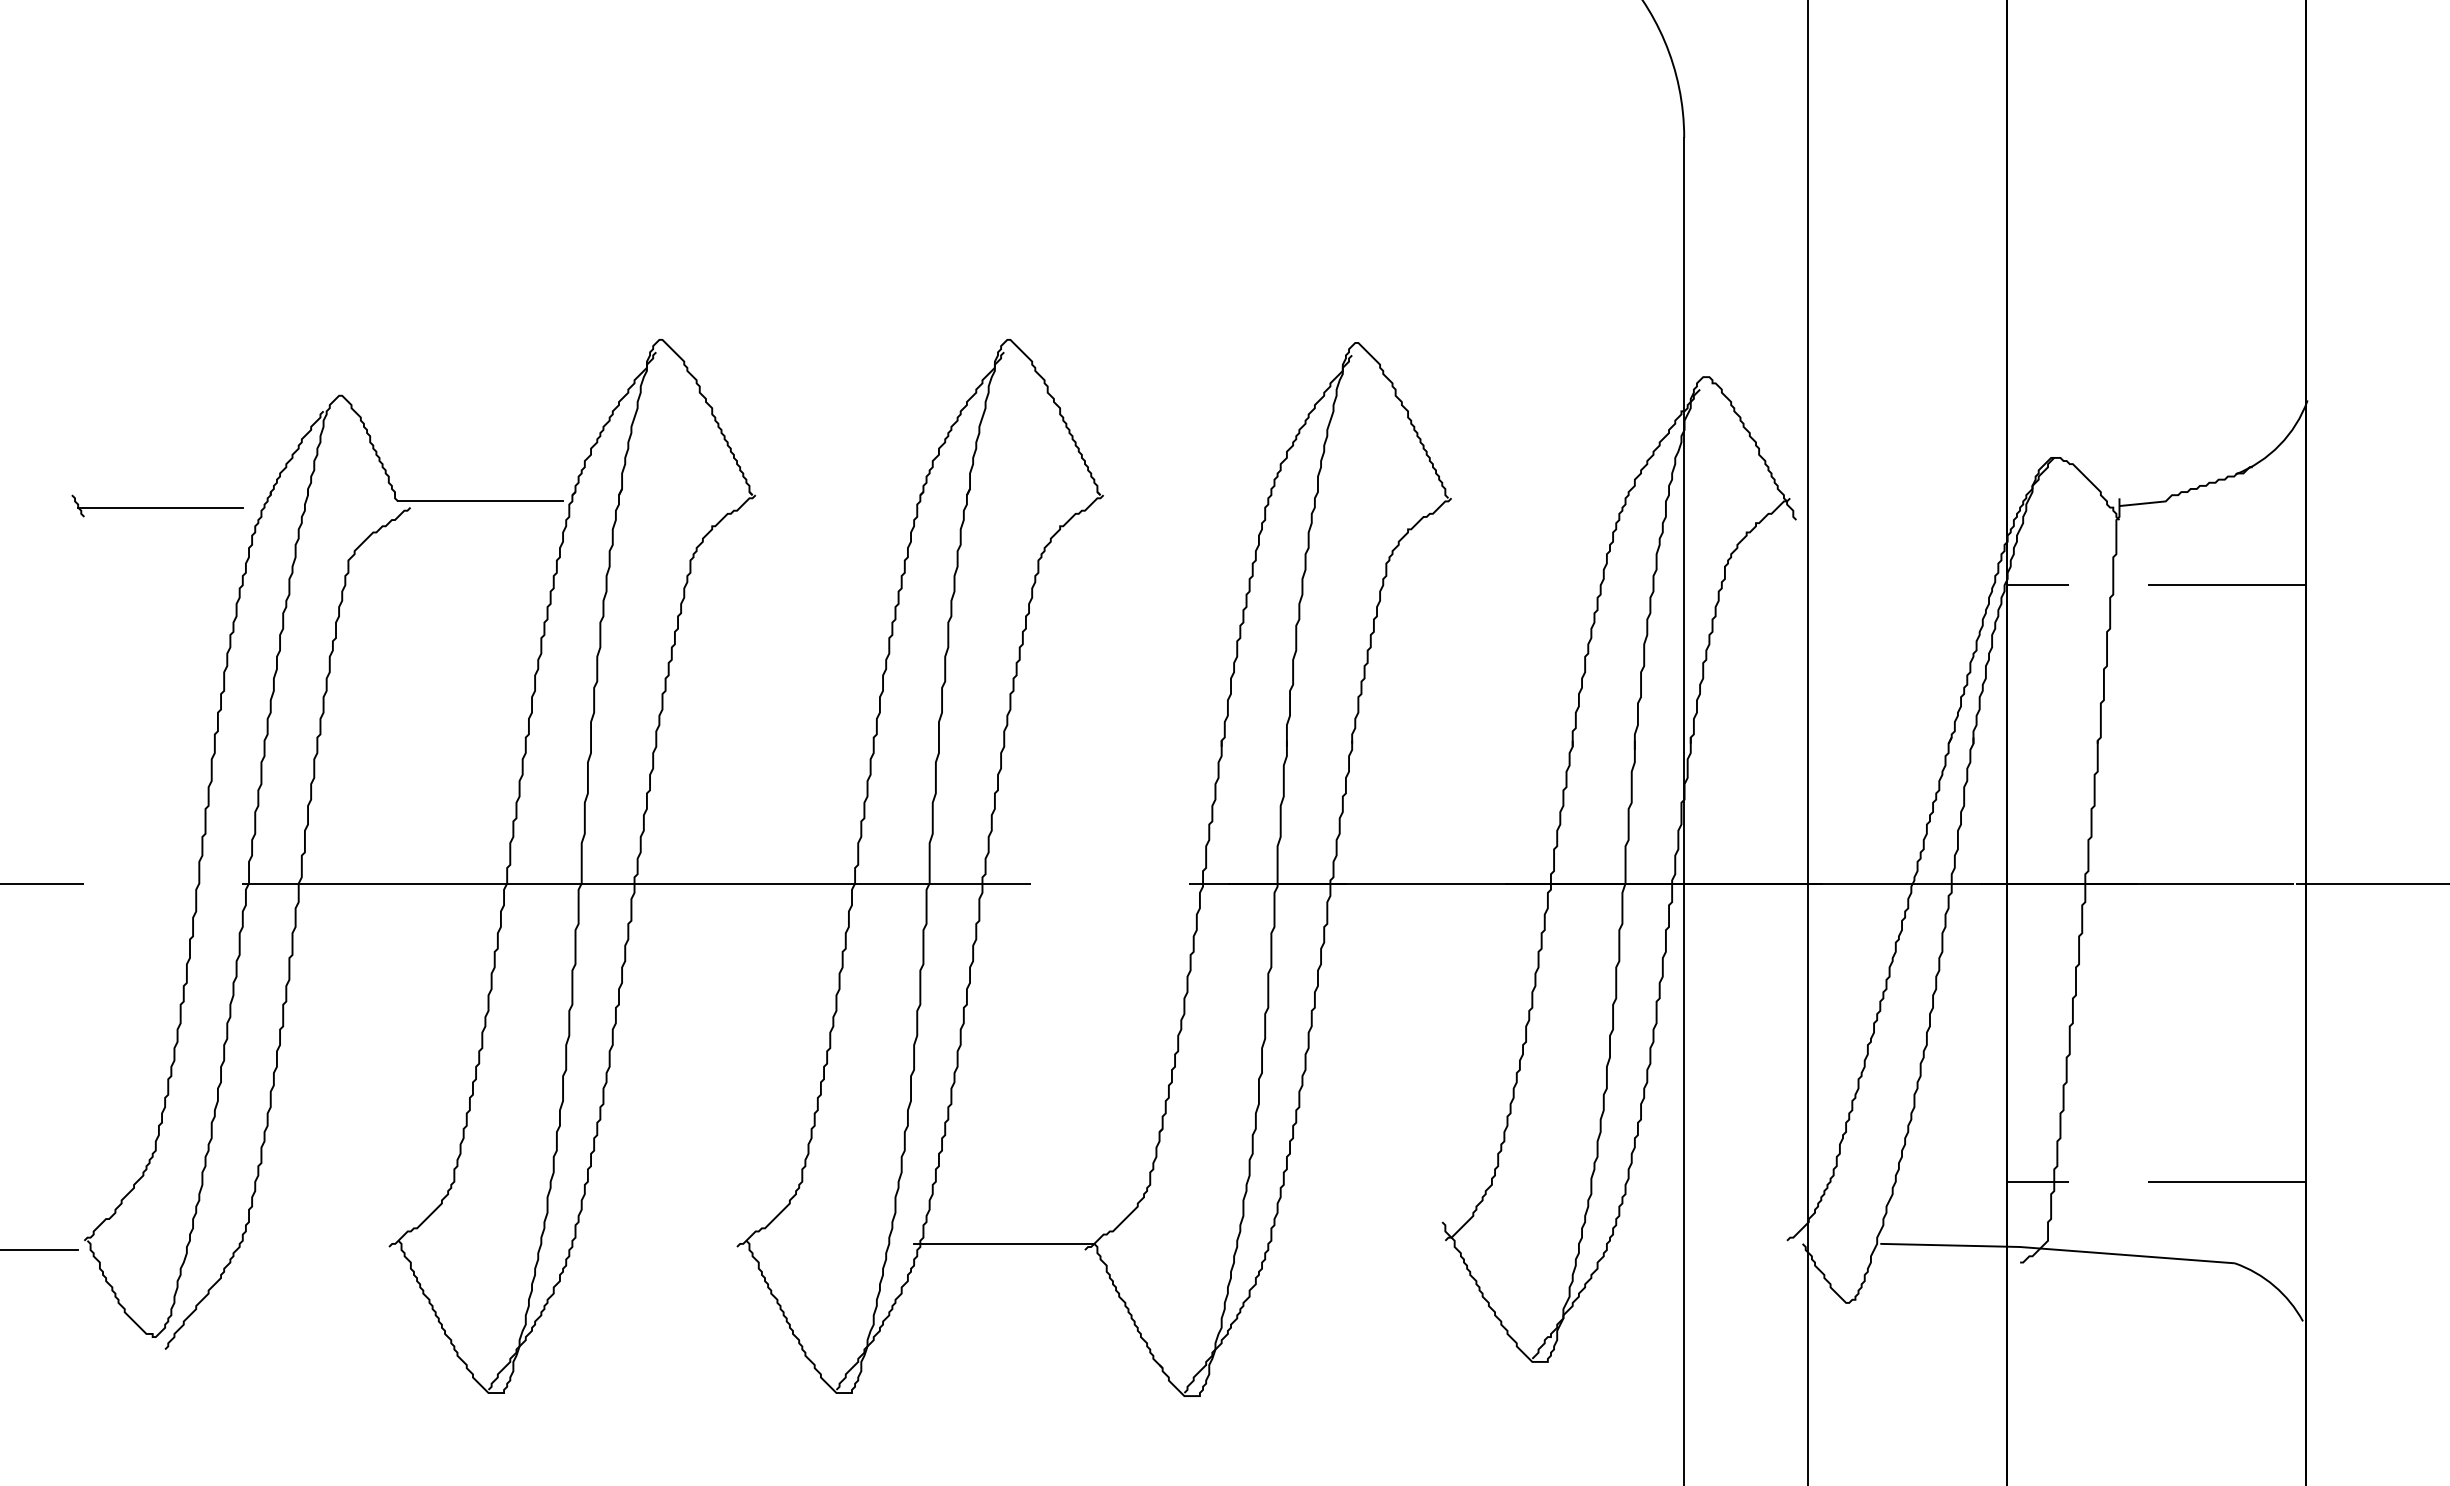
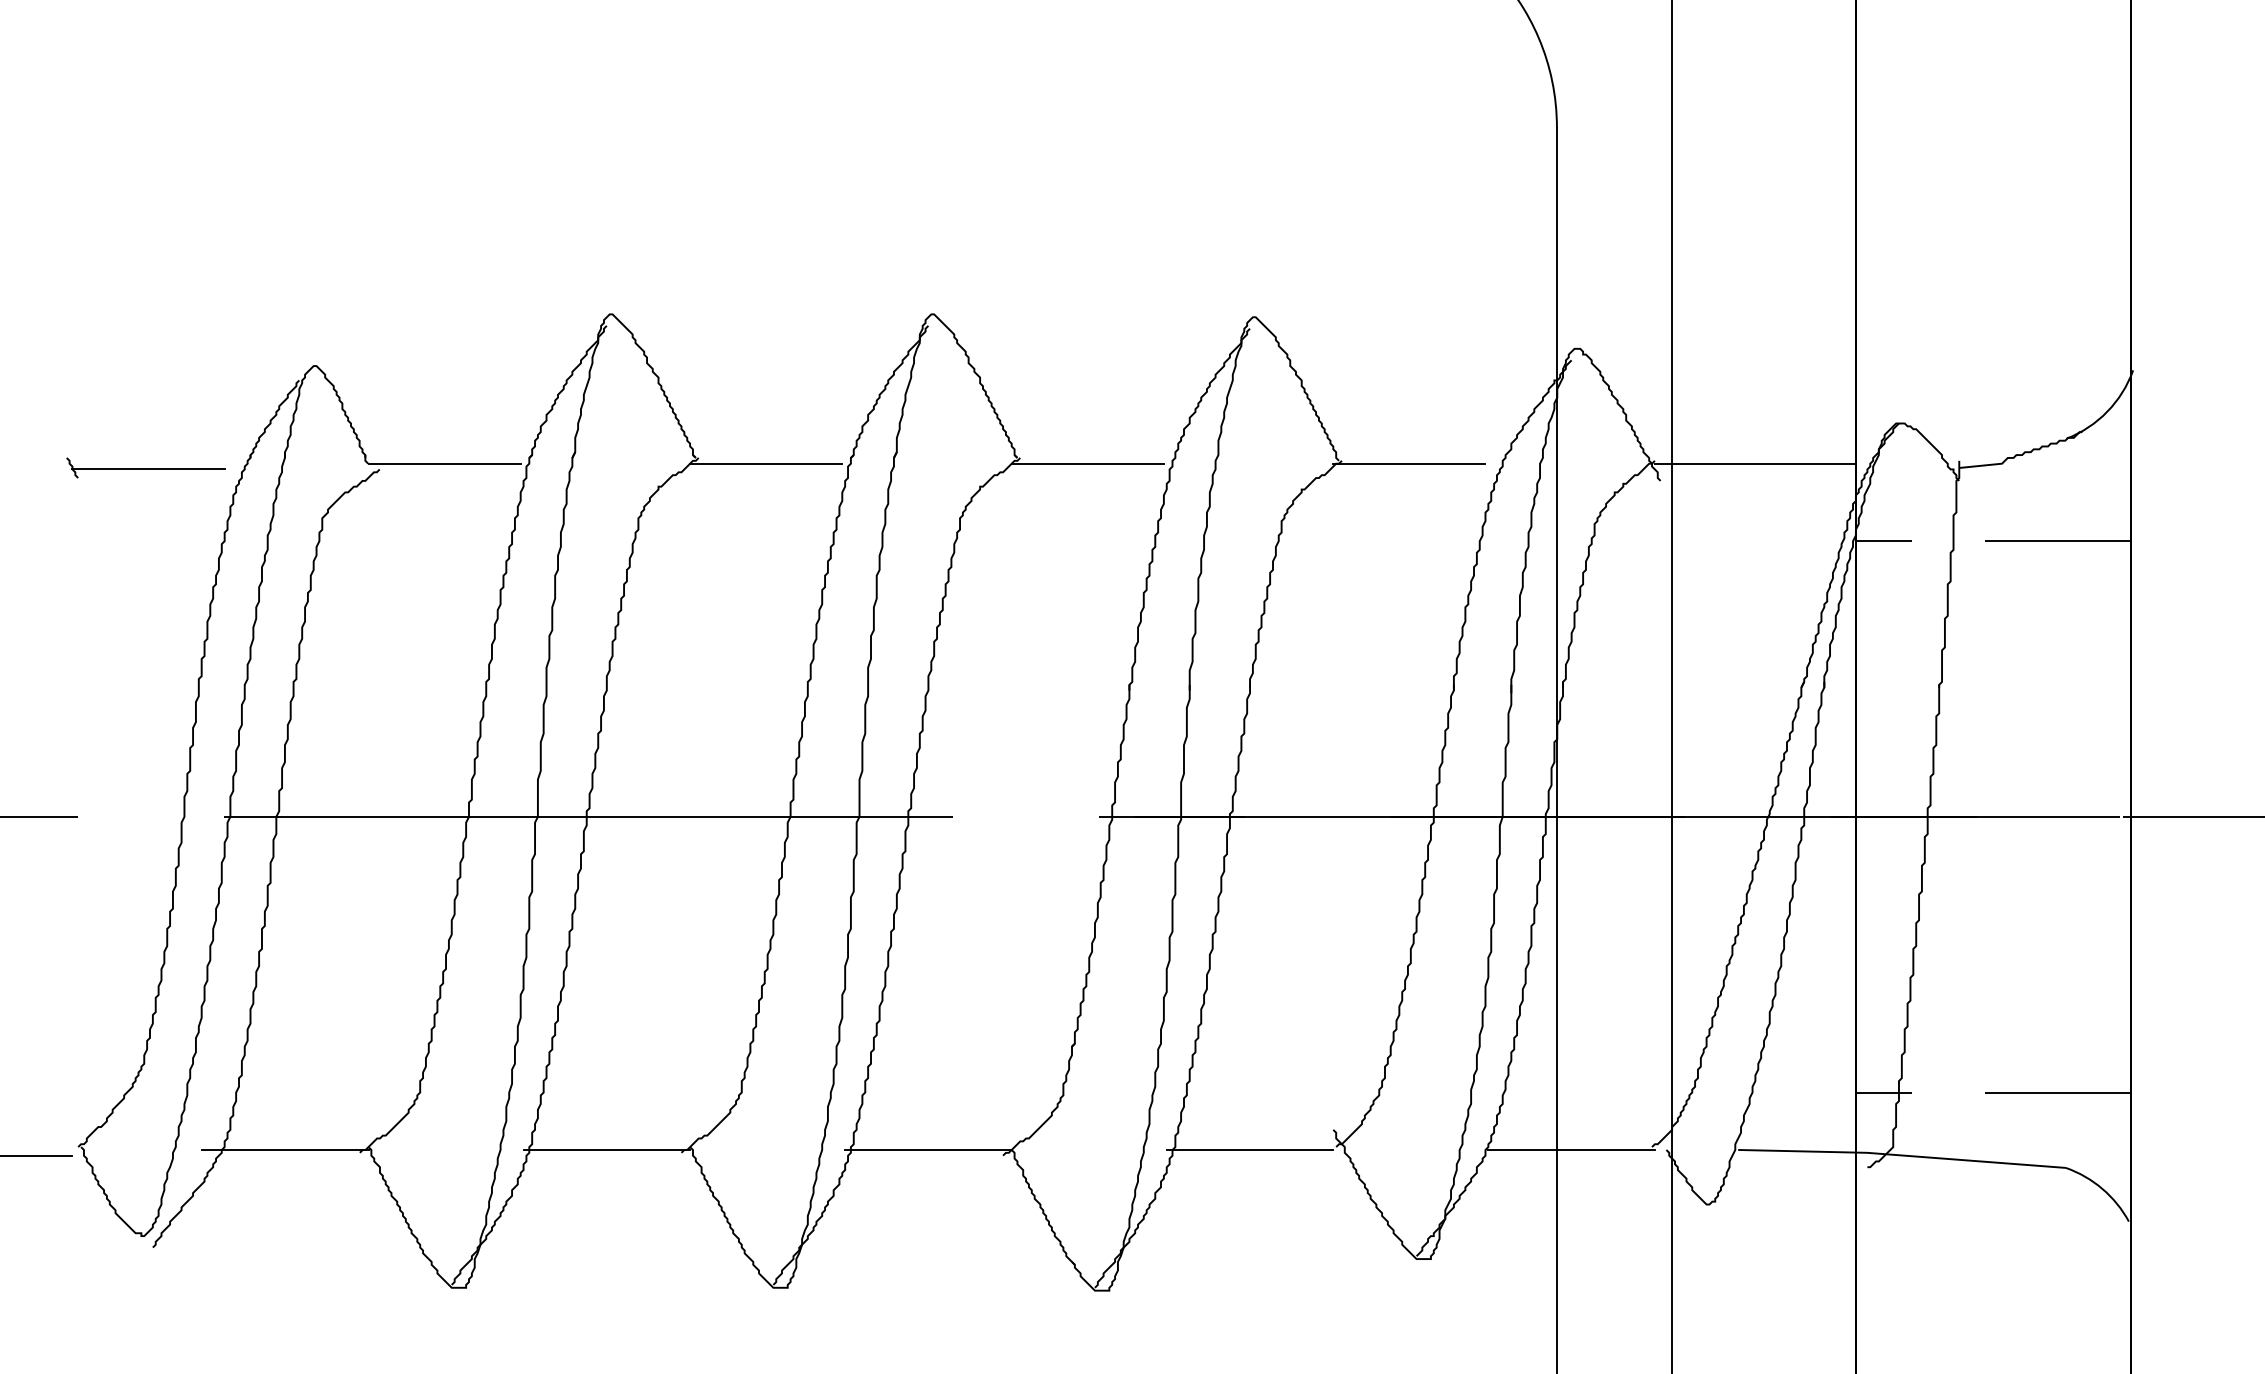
line: (828, 501) -> (766, 463), added
line: (1176, 501) -> (1087, 463), added
line: (1524, 501) -> (1409, 463), added
line: (1898, 501) -> (1755, 463), added
line: (308, 1243) -> (285, 1149), added
line: (656, 1243) -> (607, 1149), added
line: (1352, 1243) -> (1250, 1149), added
line: (1700, 1243) -> (1572, 1149), added

